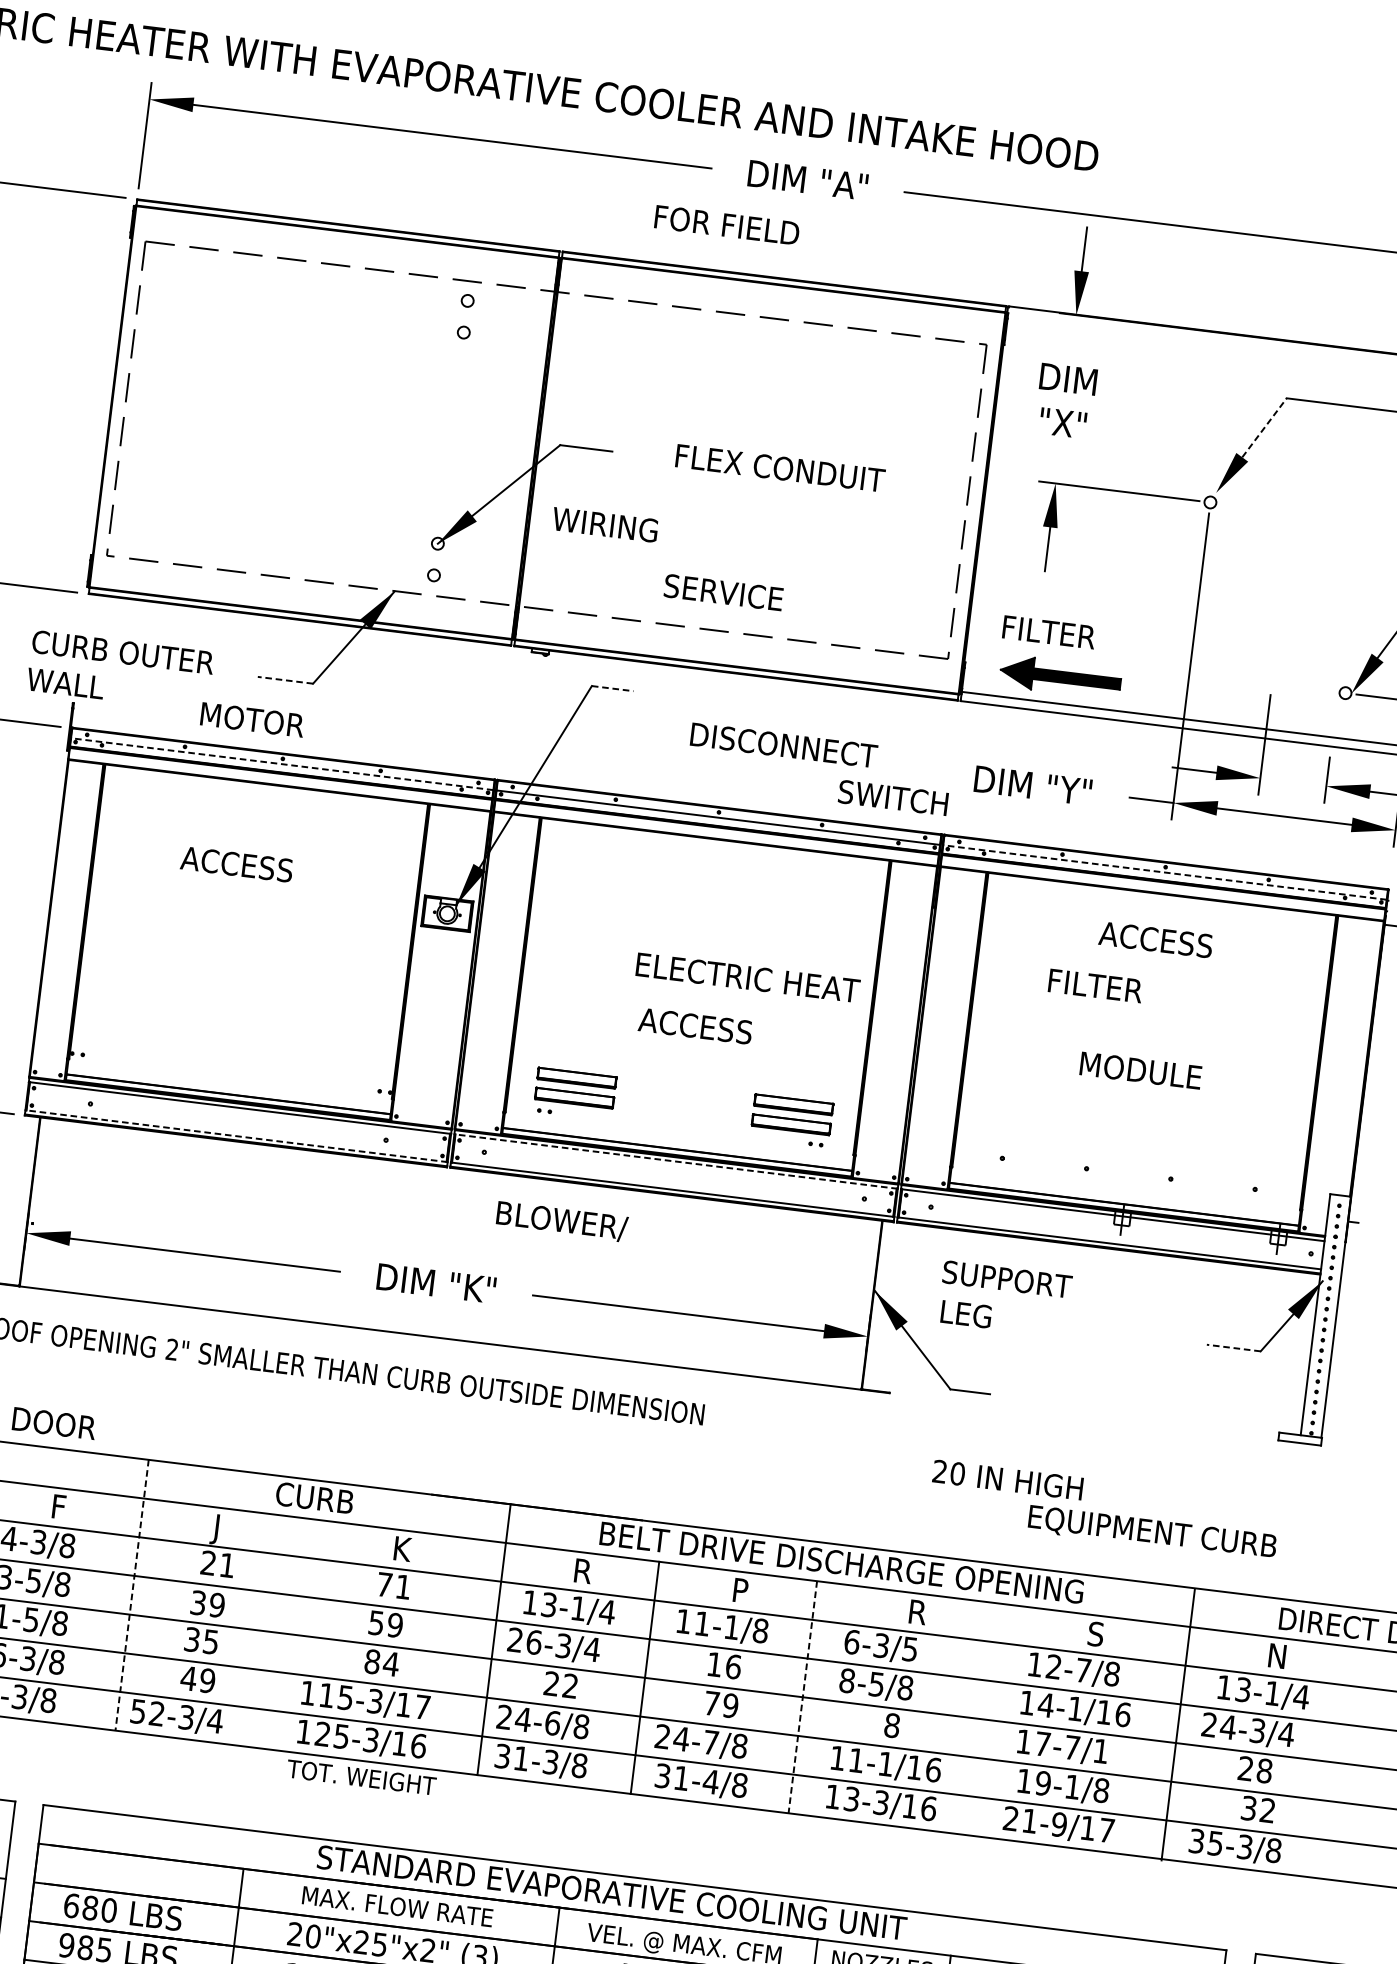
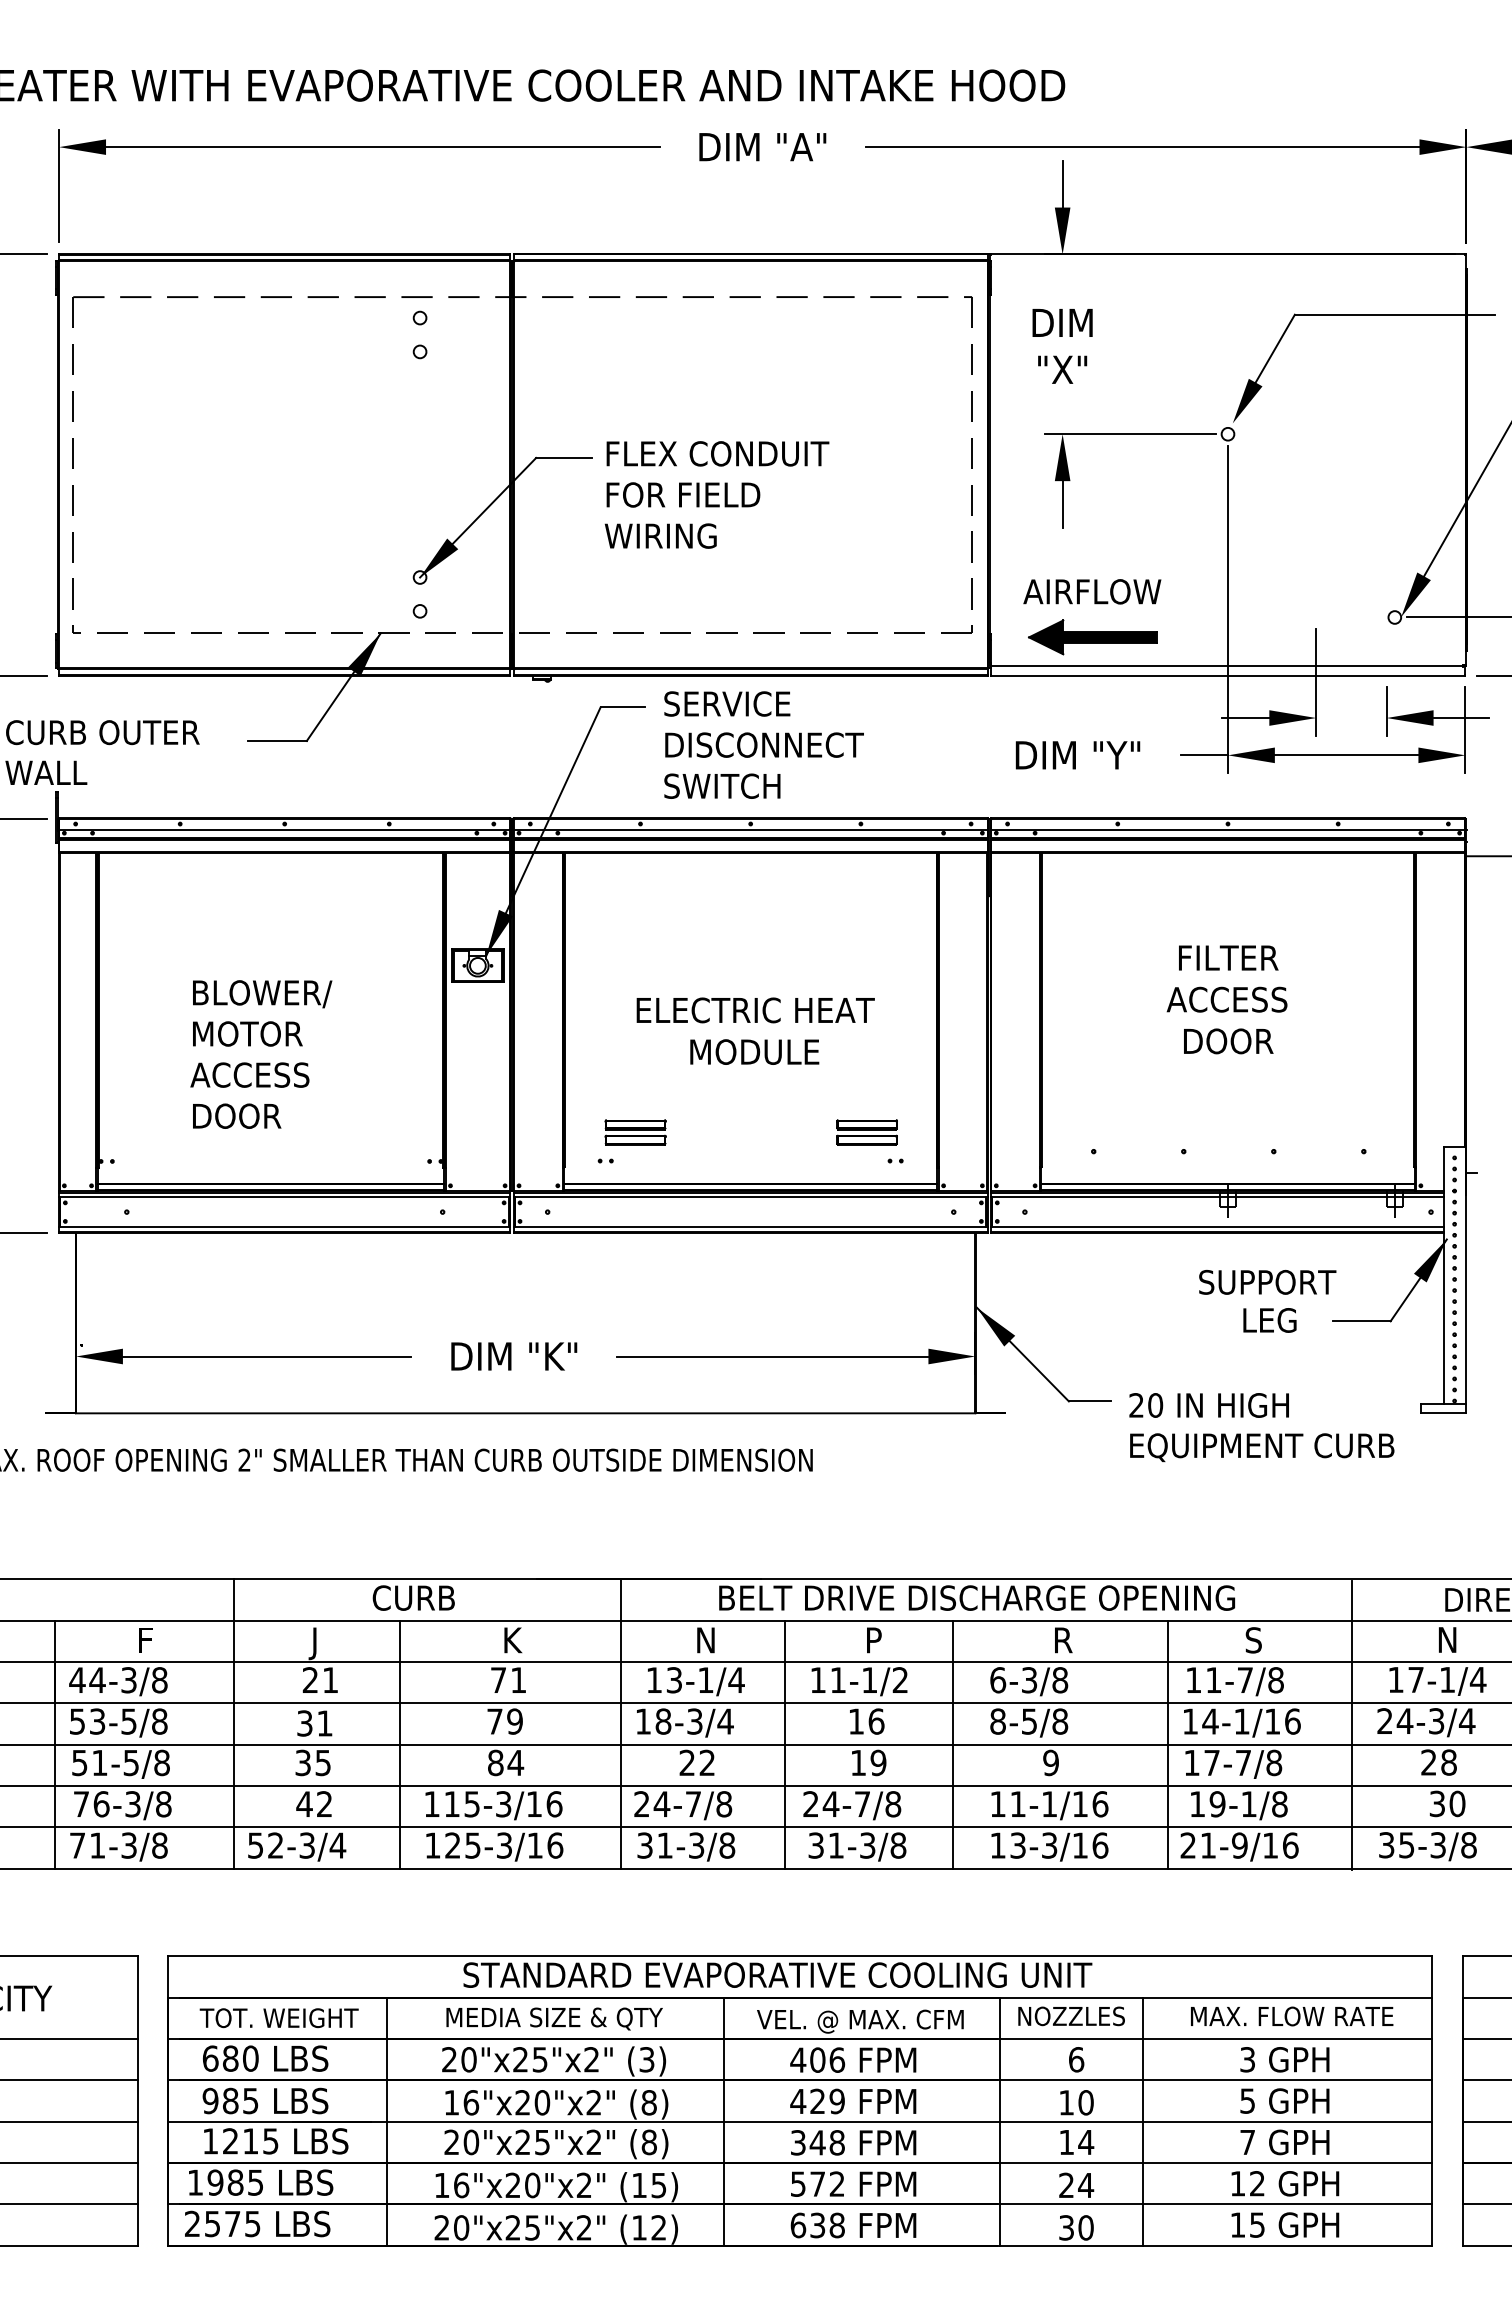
text: (727, 224) -> (683, 494), moved
line: (1264, 427) -> (1275, 348), dashed -> solid
text: (780, 467) -> (717, 453), moved
text: (604, 524) -> (660, 535), moved
text: (723, 592) -> (727, 703), moved
text: (1065, 634) -> (1092, 591), FILTER -> AIRFLOW
line: (285, 679) -> (277, 740), dashed -> solid
line: (613, 688) -> (623, 707), dashed -> solid
text: (252, 719) -> (247, 1033), moved
text: (784, 744) -> (764, 744), moved
line: (282, 763) -> (284, 829), dashed -> solid
text: (893, 797) -> (722, 785), moved
text: (236, 863) -> (249, 1074), moved
line: (1164, 872) -> (1227, 829), dashed -> solid
text: (1155, 939) -> (1226, 999), moved
text: (747, 977) -> (755, 1010), moved
text: (1095, 985) -> (1228, 957), moved
text: (696, 1025) -> (754, 1051), ACCESS -> MODULE
text: (1140, 1070) -> (1227, 1041), MODULE -> DOOR
part: (575, 1087) -> (635, 1132), size x0.71
part: (791, 1114) -> (866, 1132), size x0.71
line: (236, 1136) -> (284, 1227), dashed -> solid
line: (675, 1161) -> (750, 1197), dashed -> solid
text: (562, 1222) -> (262, 994), moved
text: (1007, 1279) -> (1267, 1282), moved
text: (965, 1314) -> (1269, 1320), moved
line: (1233, 1348) -> (1361, 1321), dashed -> solid
text: (54, 1422) -> (237, 1115), moved
text: (1007, 1480) -> (1208, 1405), moved
text: (1152, 1533) -> (1262, 1447), moved
text: (584, 1571) -> (707, 1640), R -> N
line: (132, 1594) -> (234, 1723), dashed -> solid
text: (216, 1605) -> (324, 1723), 39 -> 31
text: (376, 1622) -> (494, 1721), 59 -> 79
text: (760, 1631) -> (900, 1680), 11-1/8 -> 11-1/2
line: (285, 1633) -> (400, 1744), added
text: (524, 1641) -> (653, 1721), 26-3/4 -> 18-3/4
text: (910, 1649) -> (1060, 1680), 6-3/5 -> 6-3/8
text: (1053, 1666) -> (1213, 1679), 12-7/8 -> 11-7/8
text: (207, 1681) -> (324, 1804), 49 -> 42
text: (1242, 1689) -> (1415, 1679), 13-1/4 -> 17-1/4
line: (802, 1698) -> (953, 1745), dashed -> solid
text: (712, 1703) -> (858, 1762), 79 -> 19
text: (422, 1707) -> (554, 1804), 115-3/17 -> 115-3/16
line: (1004, 1721) -> (1168, 1744), added
text: (552, 1723) -> (693, 1804), 24-6/8 -> 24-7/8
text: (891, 1725) -> (1050, 1762), 8 -> 9
text: (1101, 1750) -> (1274, 1762), 17-7/1 -> 17-7/8
text: (360, 1777) -> (278, 2018), moved
text: (710, 1781) -> (867, 1845), 31-4/8 -> 31-3/8
text: (1267, 1810) -> (1457, 1803), 32 -> 30
text: (1106, 1830) -> (1290, 1845), 21-9/17 -> 21-9/16
text: (398, 1907) -> (554, 2018), MAX. FLOW RATE -> MEDIA SIZE & QTY

